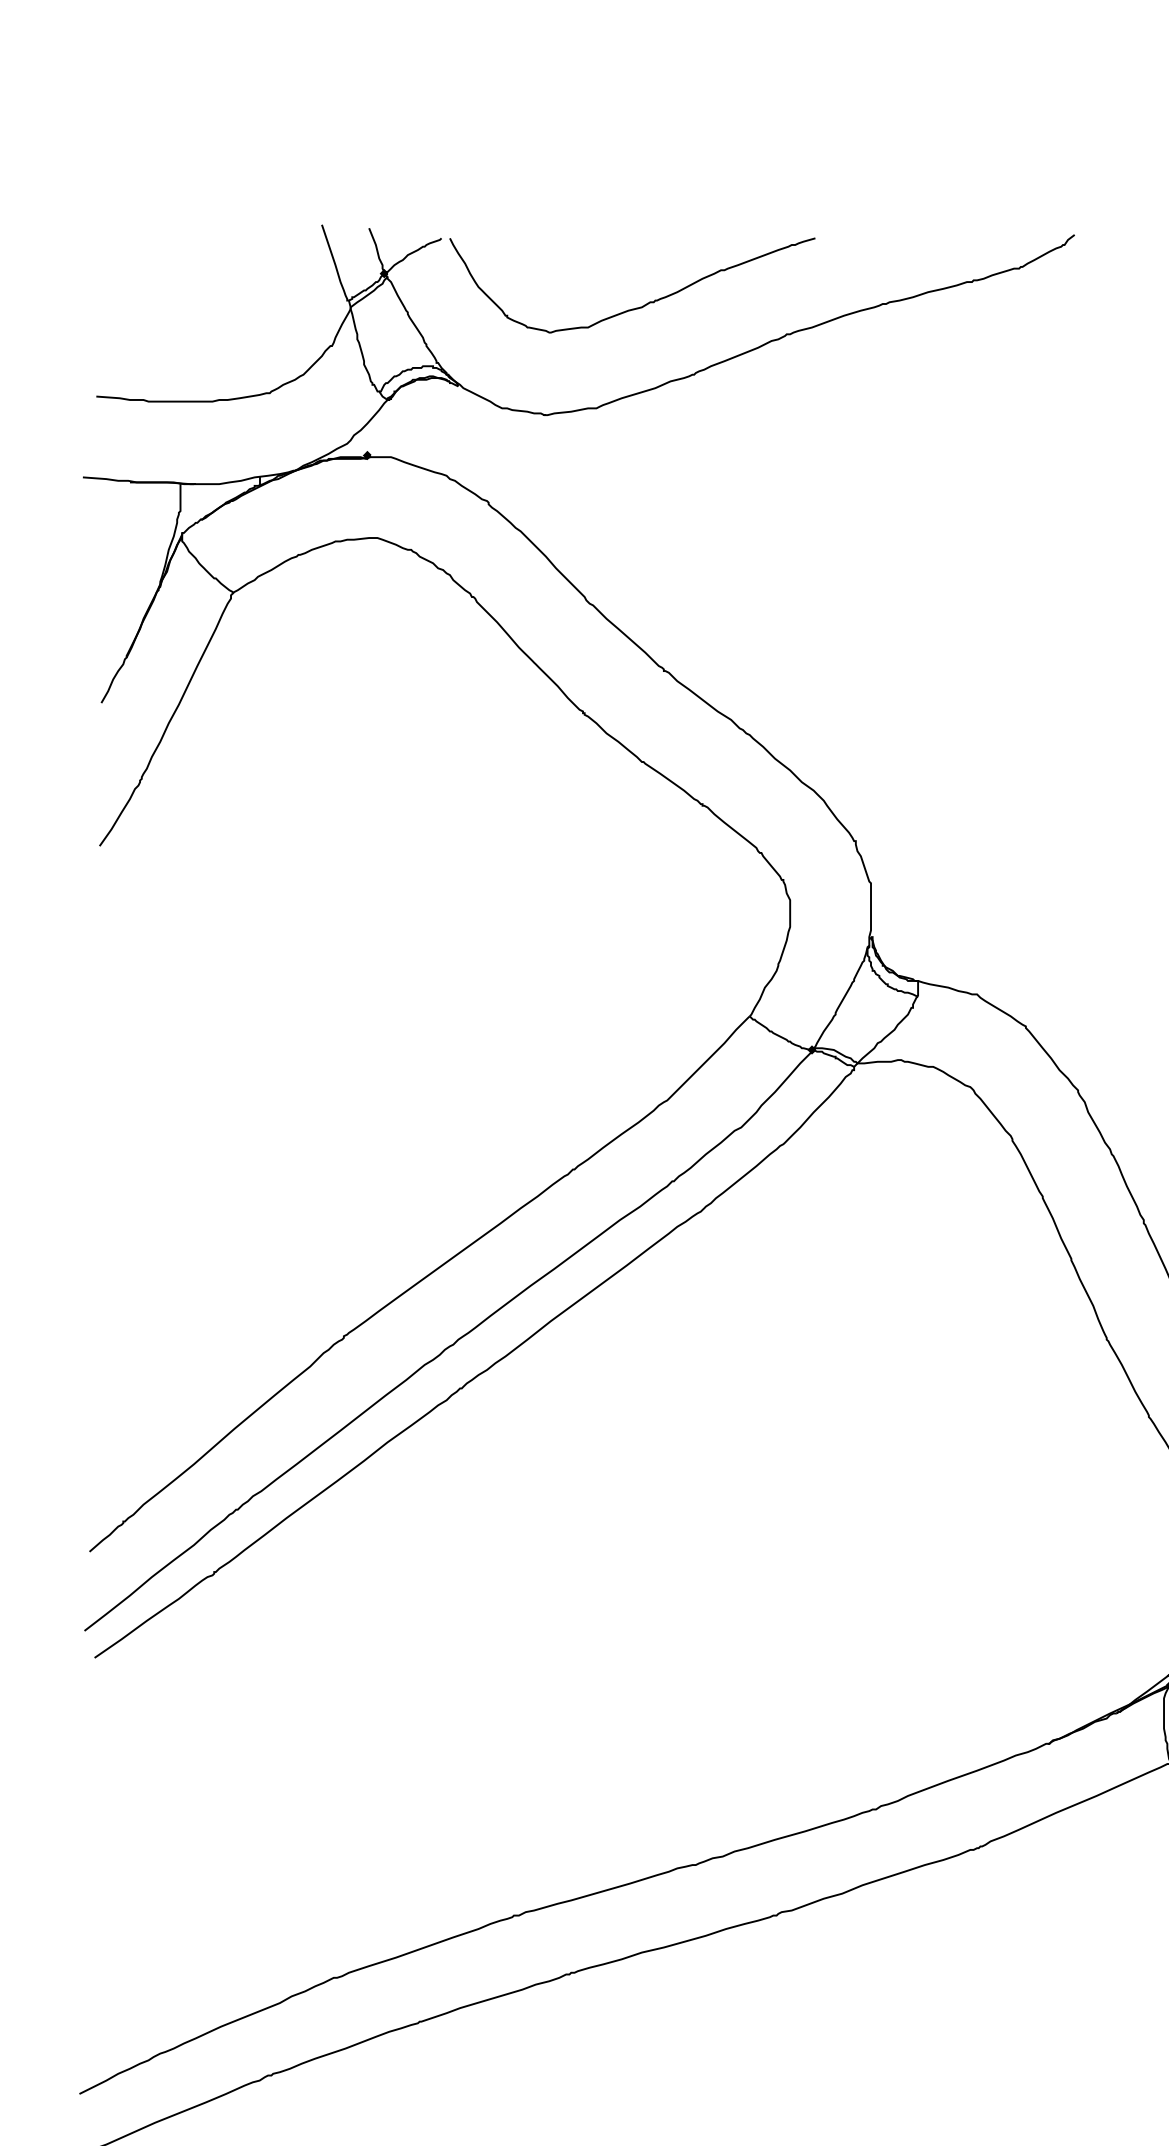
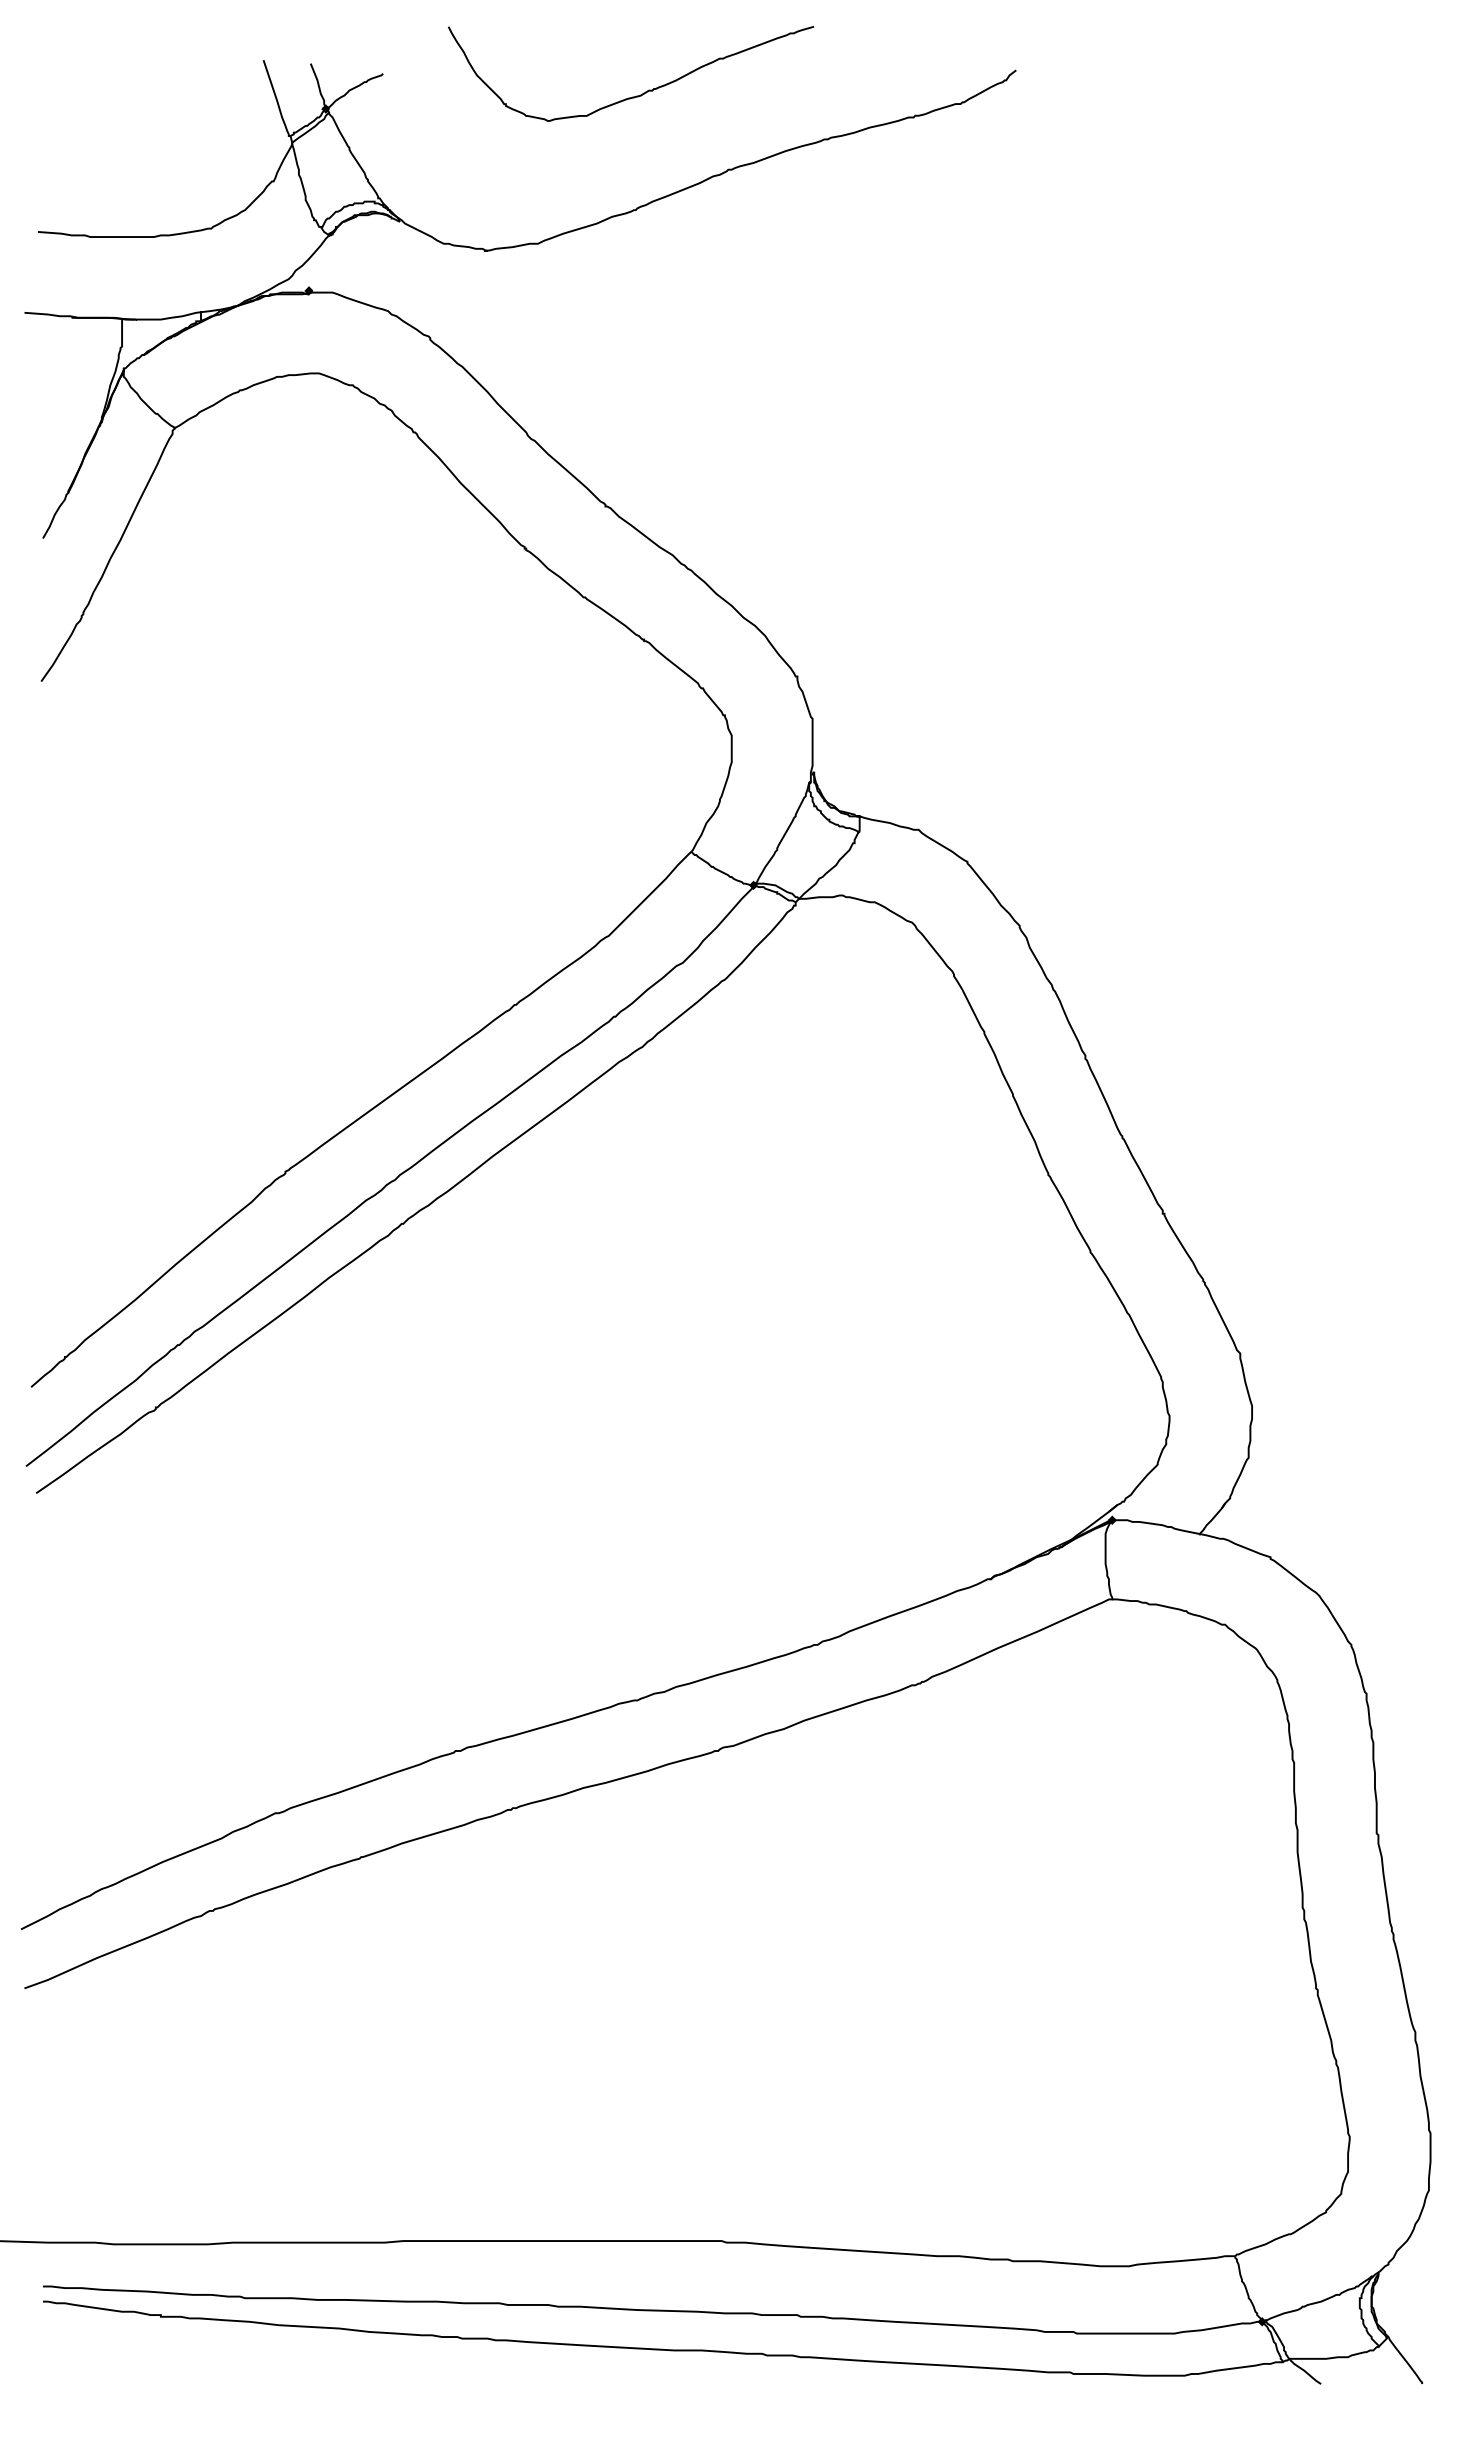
curve: (644, 304) -> (643, 92), moved

